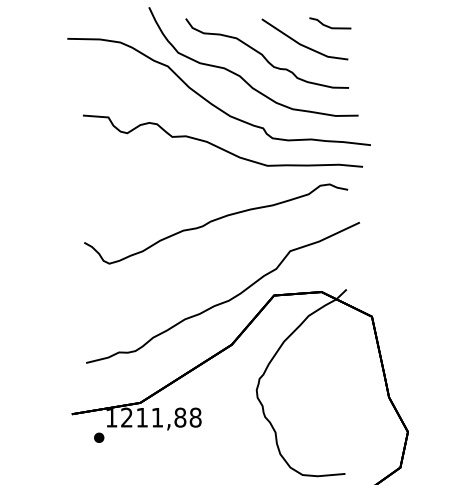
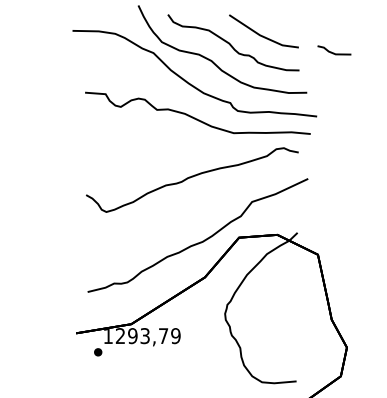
line: (330, 25) -> (334, 52), moved
text: (169, 418) -> (154, 336), 1211,88 -> 1293,79

